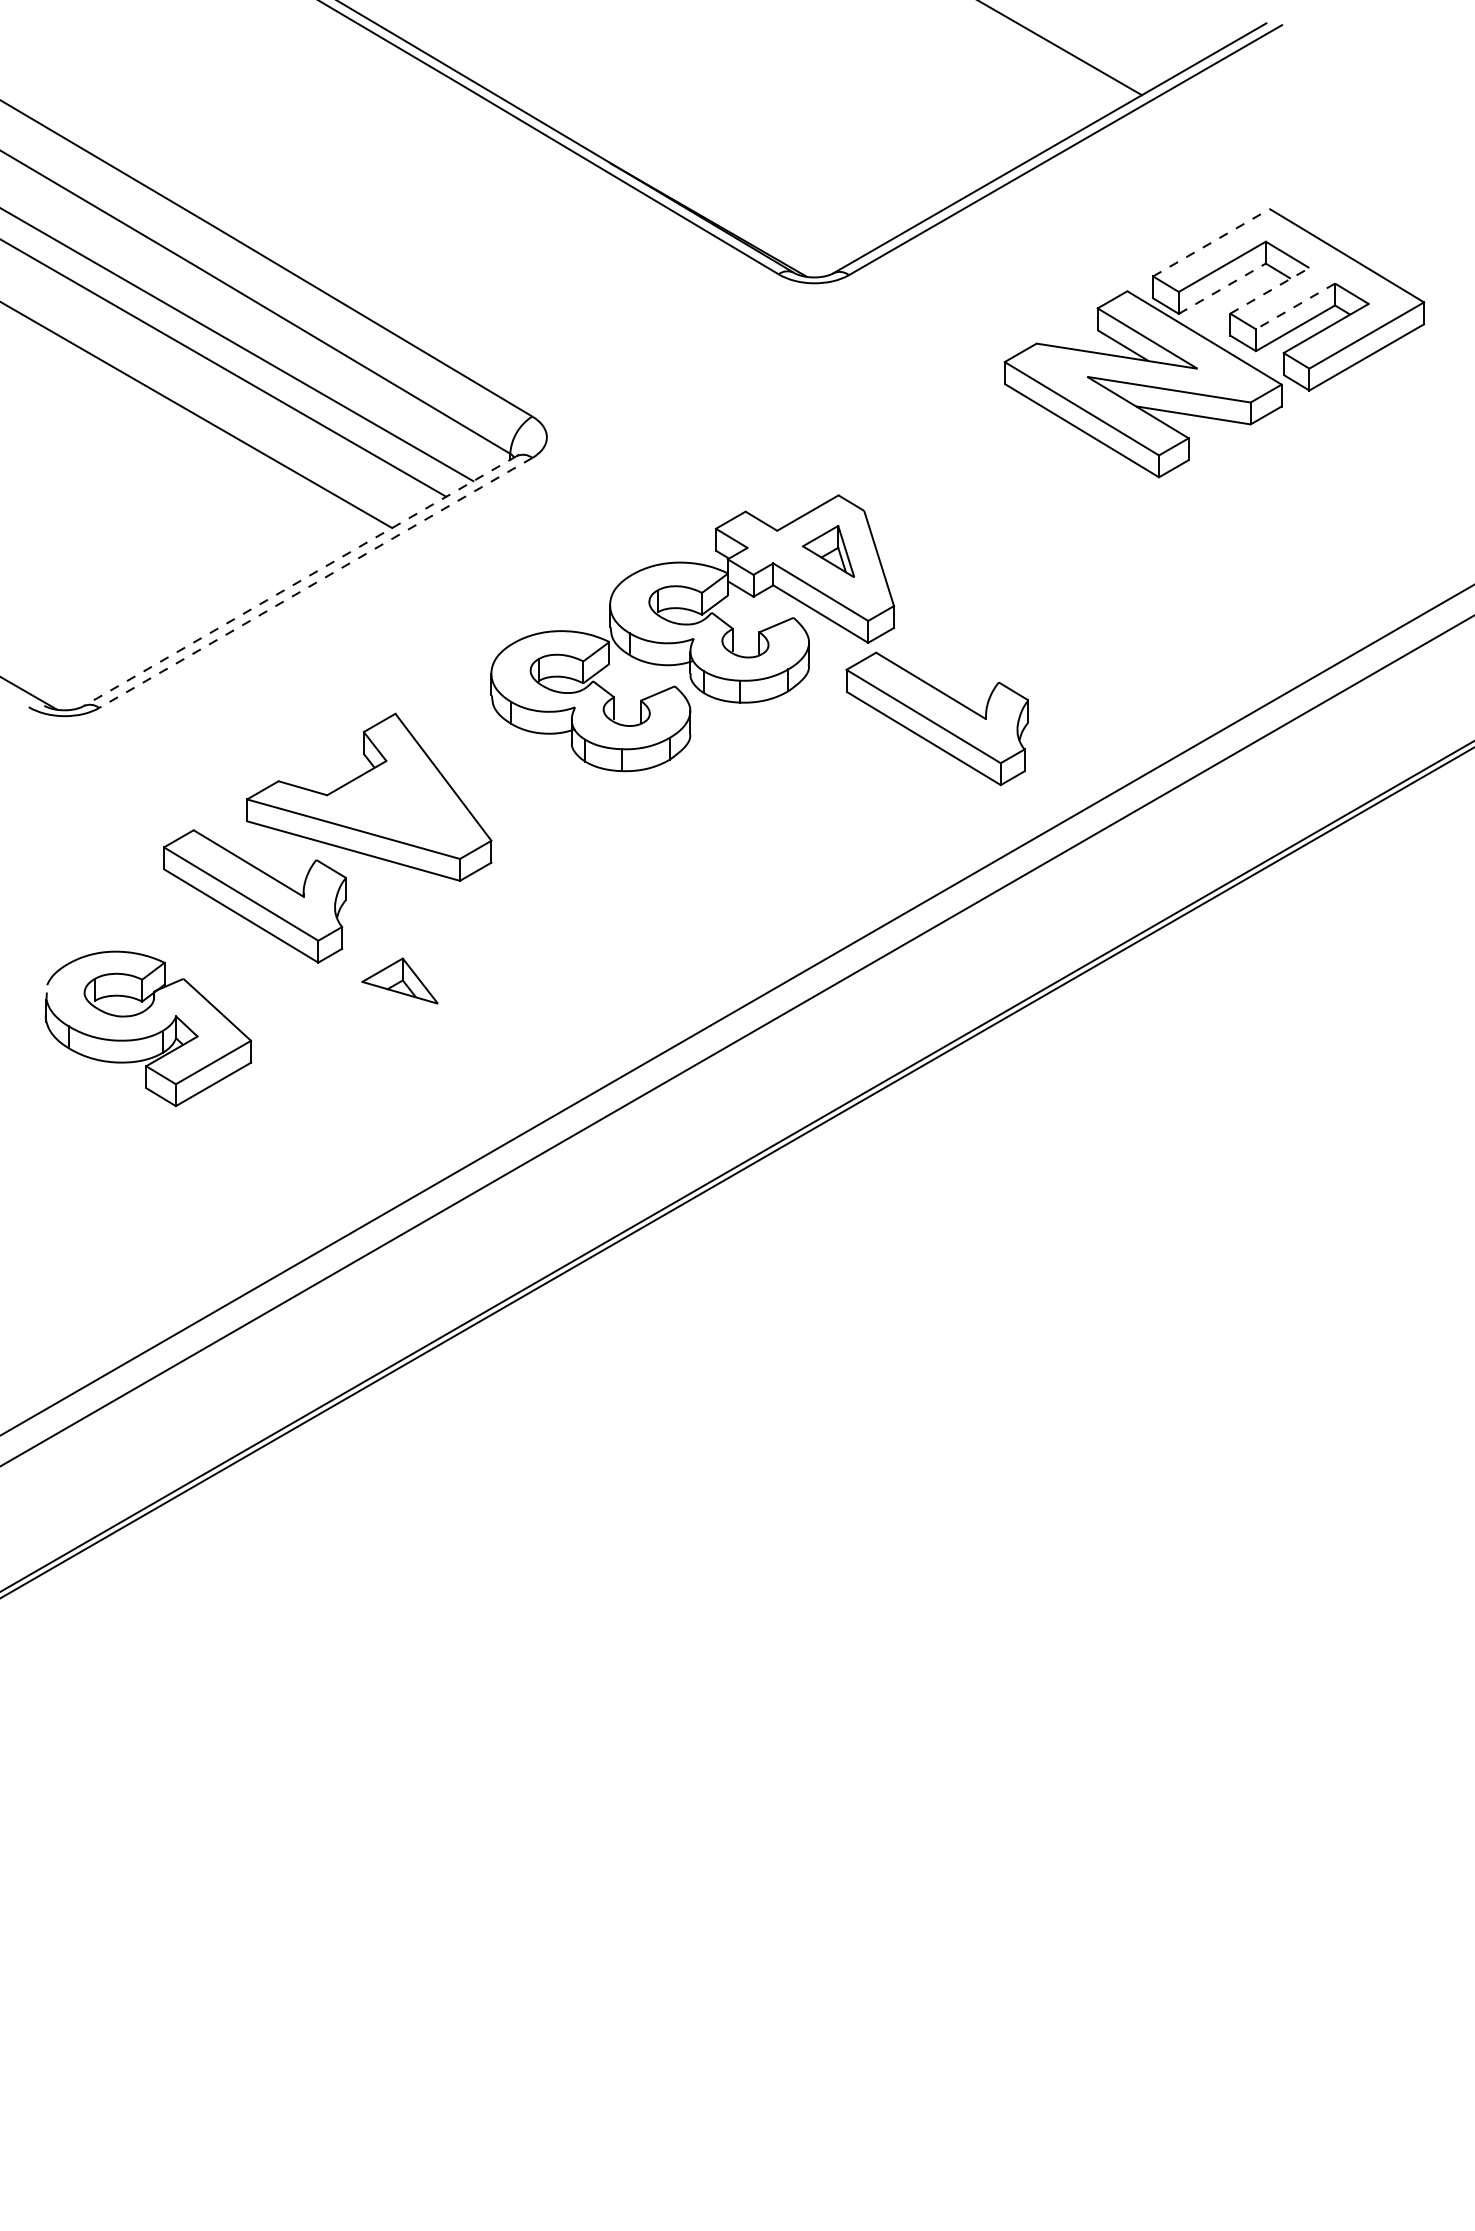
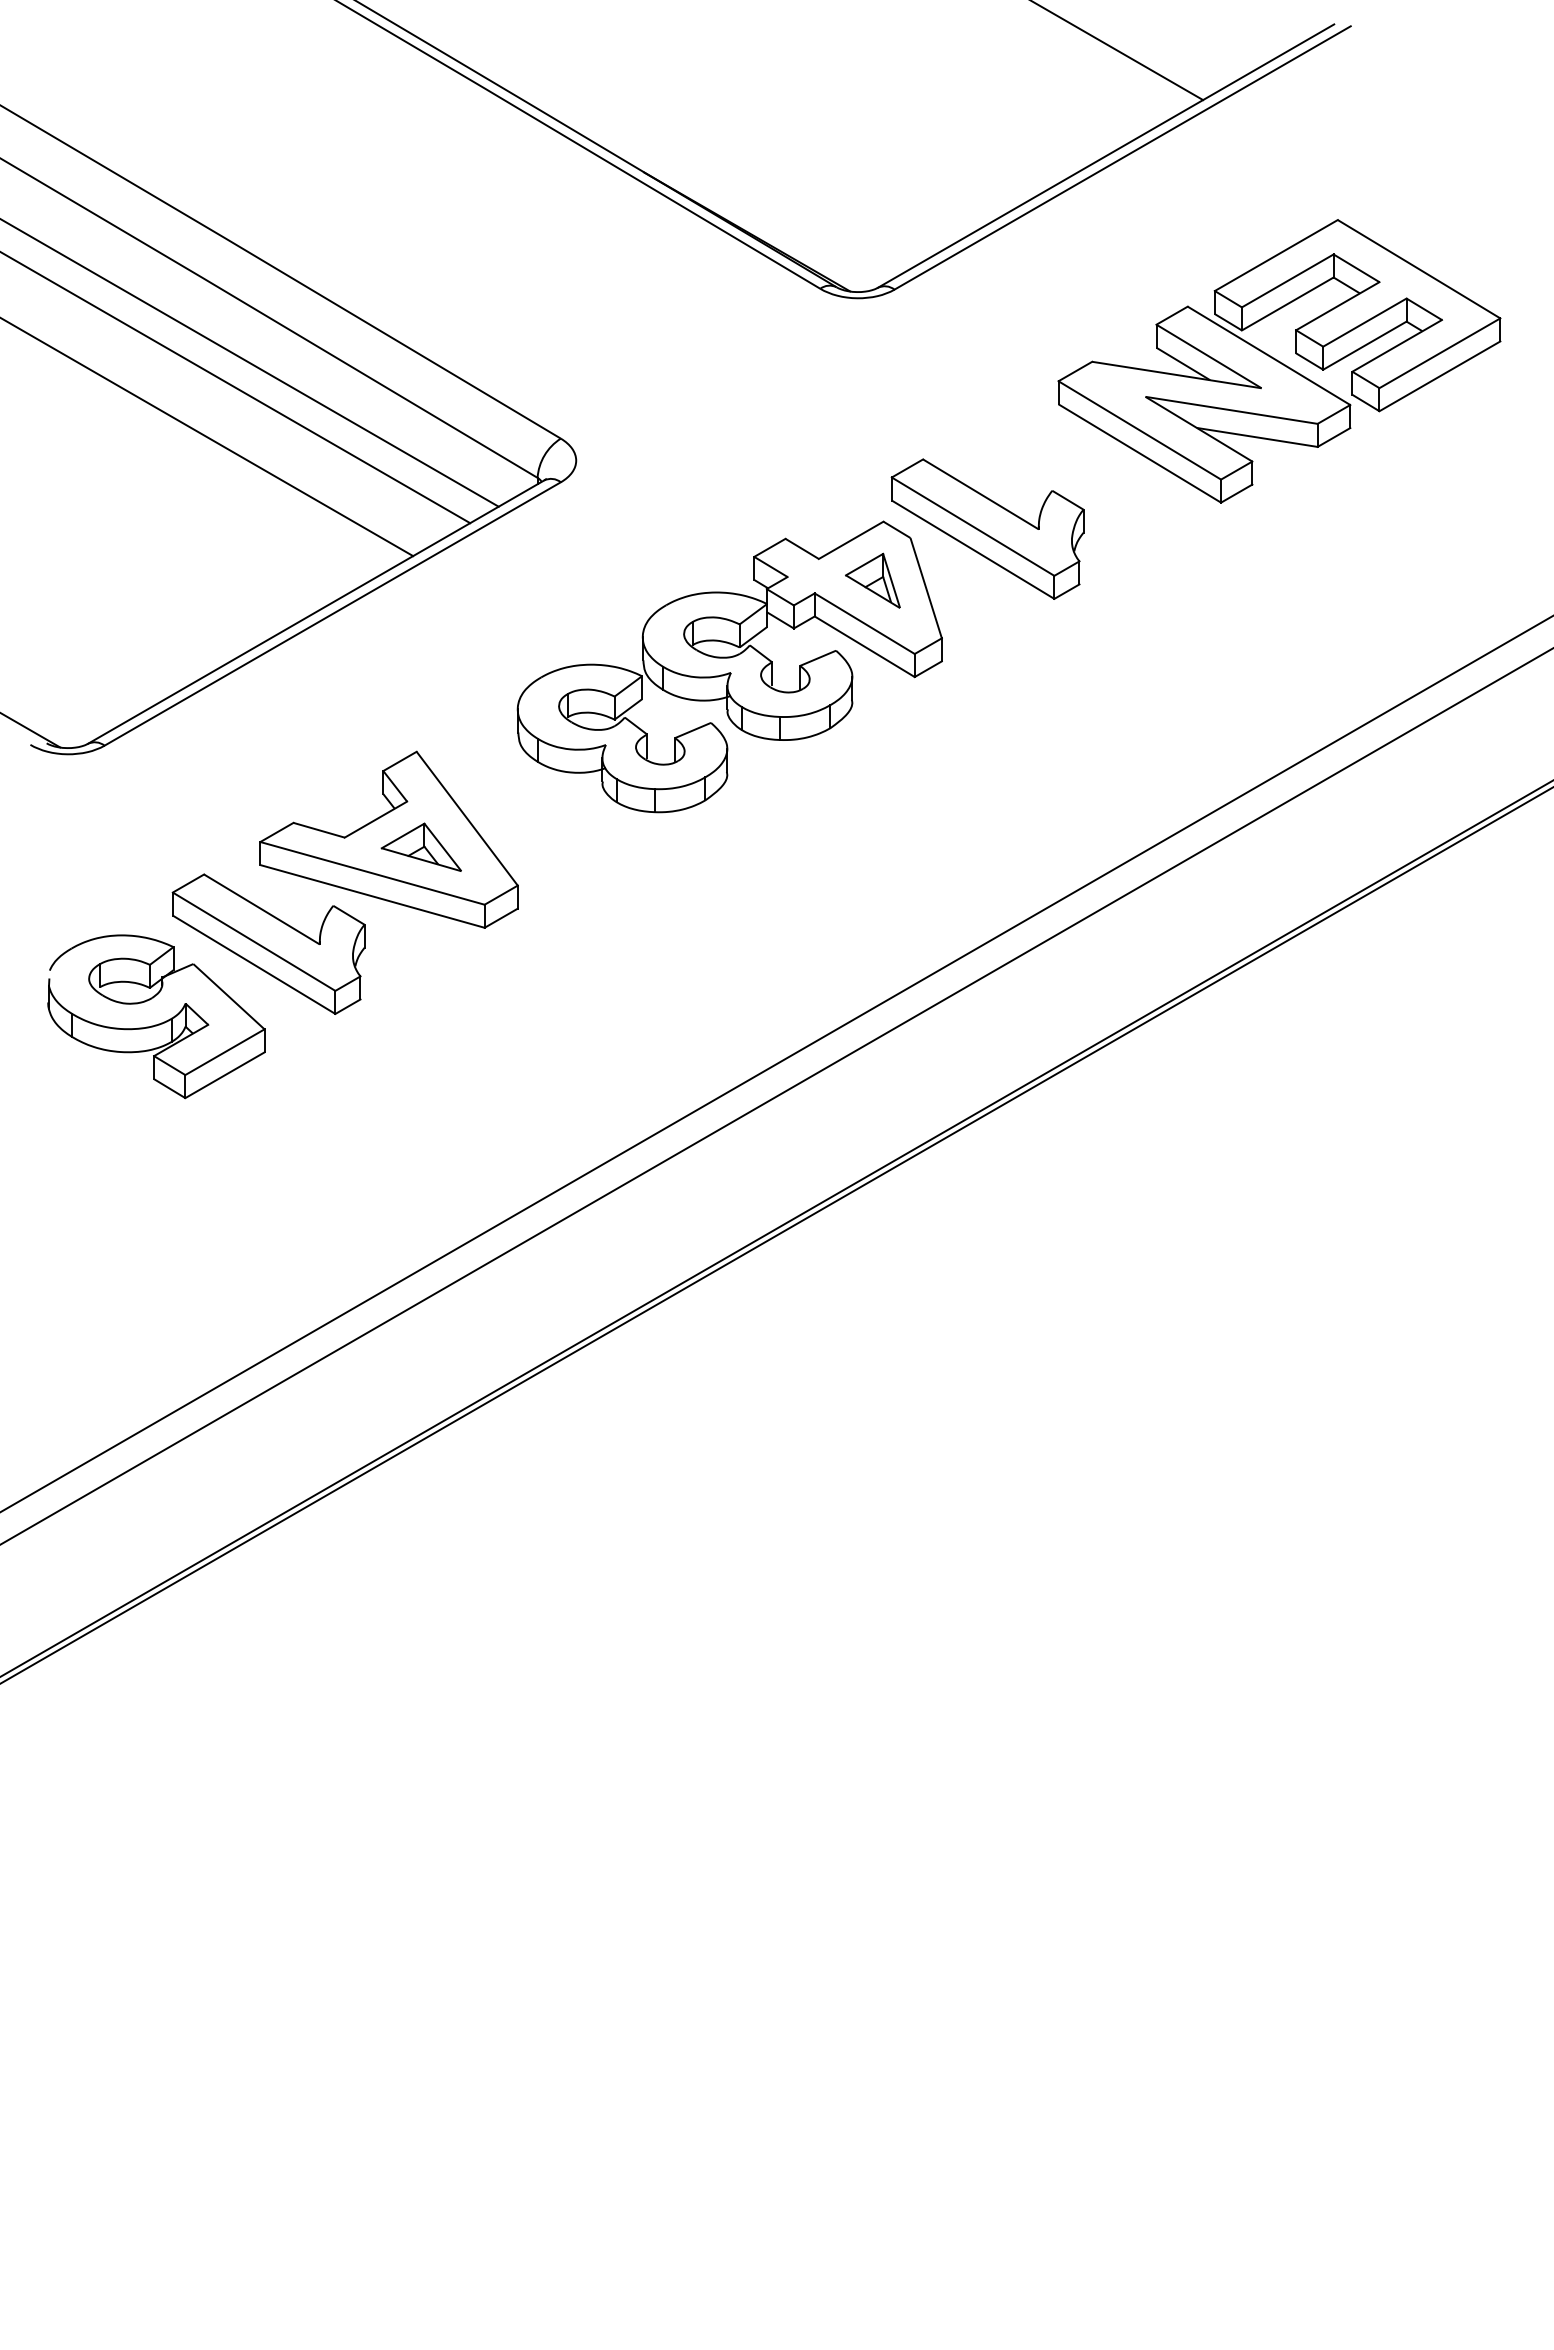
line: (1211, 242) -> (1276, 255), dashed -> solid
line: (1222, 288) -> (1287, 303), dashed -> solid
line: (1270, 290) -> (1338, 305), dashed -> solid
line: (1295, 306) -> (1364, 322), dashed -> solid
line: (299, 581) -> (315, 612), dashed -> solid
line: (315, 583) -> (332, 614), dashed -> solid
part: (937, 718) -> (987, 528), moved
part: (399, 980) -> (420, 846), moved
part: (150, 1035) -> (158, 1023), moved

